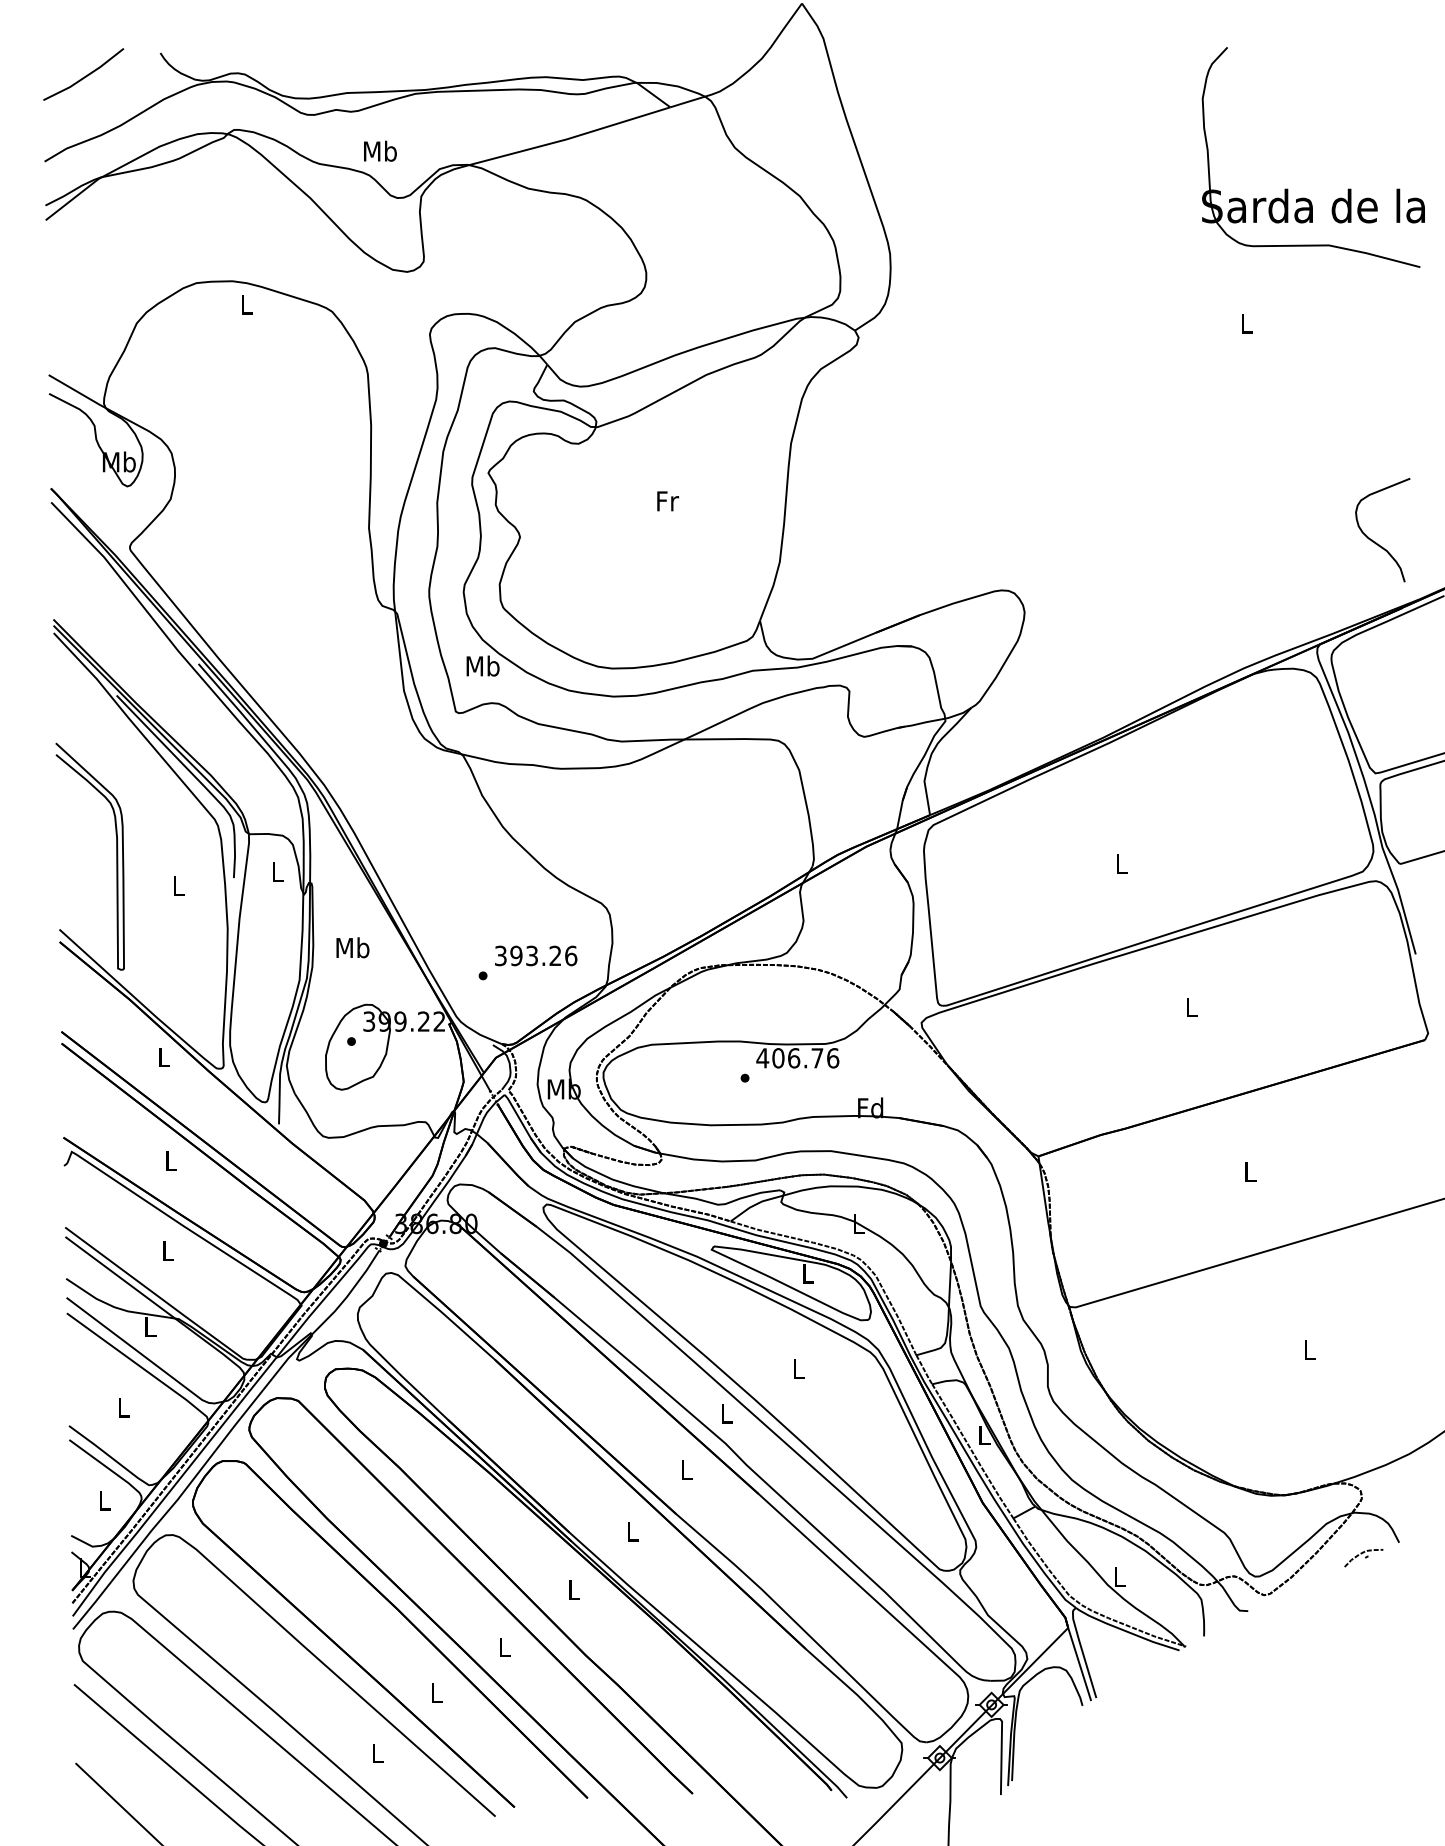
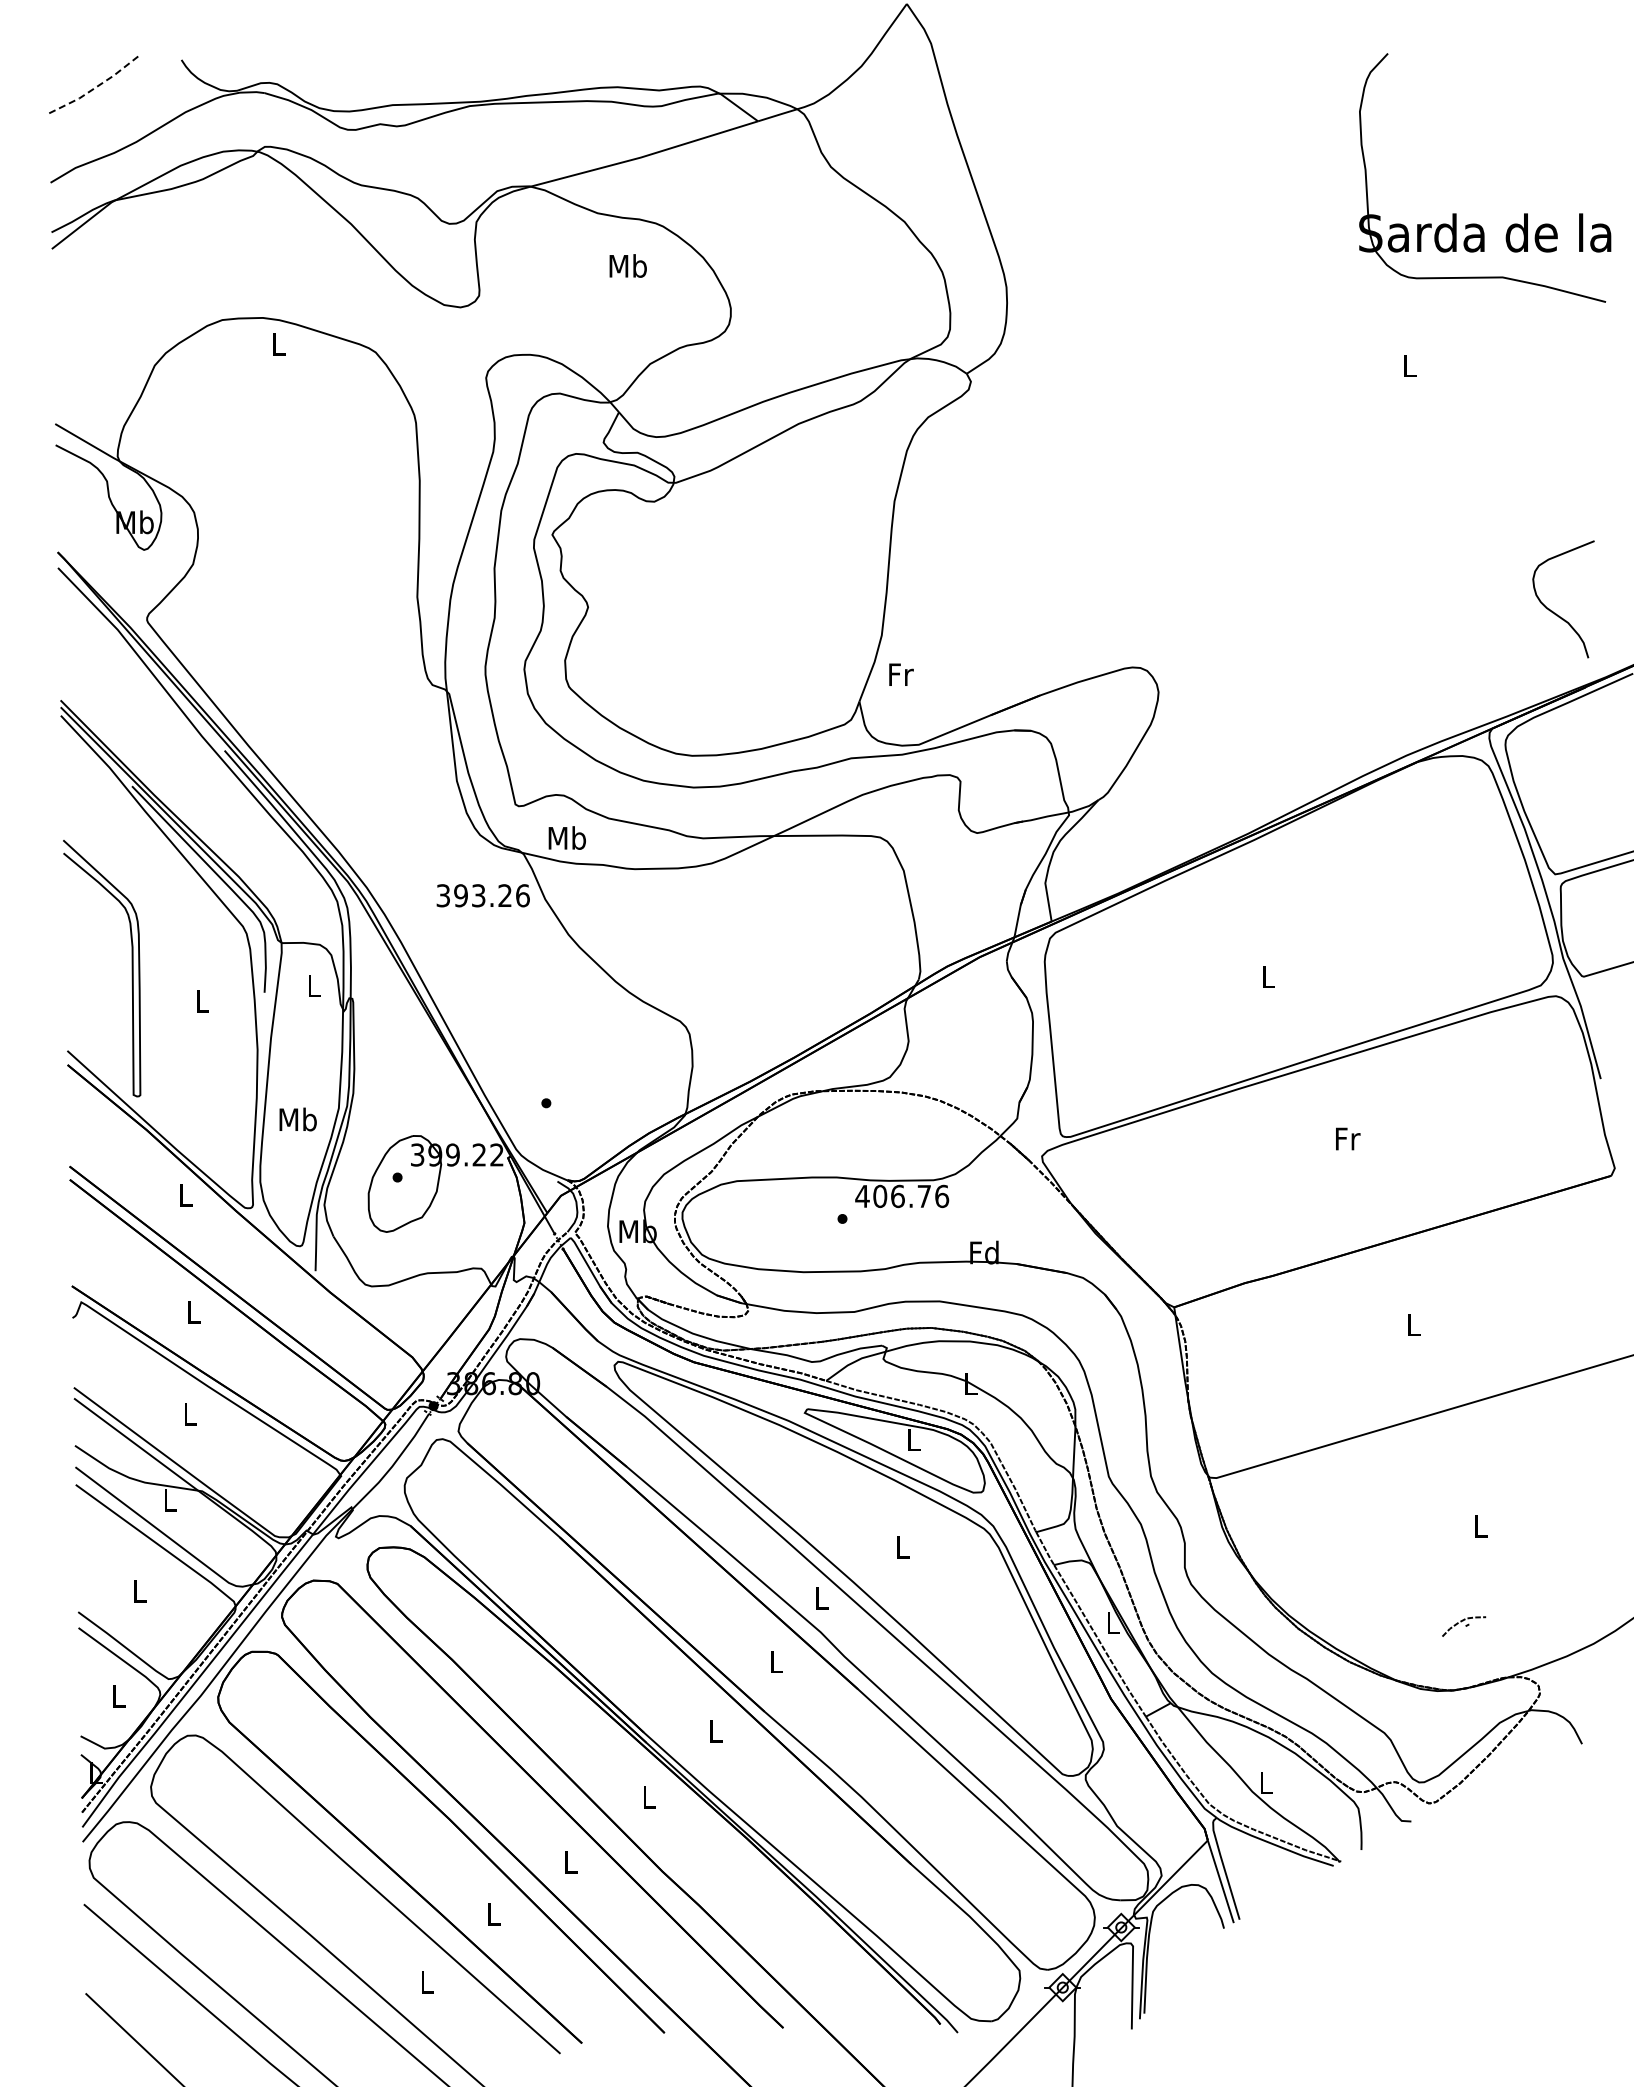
line: (85, 77) -> (96, 87), solid -> dashed
text: (379, 150) -> (627, 265), moved
text: (668, 501) -> (901, 674), moved
text: (482, 665) -> (566, 837), moved
text: (352, 947) -> (297, 1119), moved
text: (535, 955) -> (482, 895), moved
text: (1192, 1007) -> (1348, 1138), L -> Fr
part: (1364, 1558) -> (1464, 1626), moved

